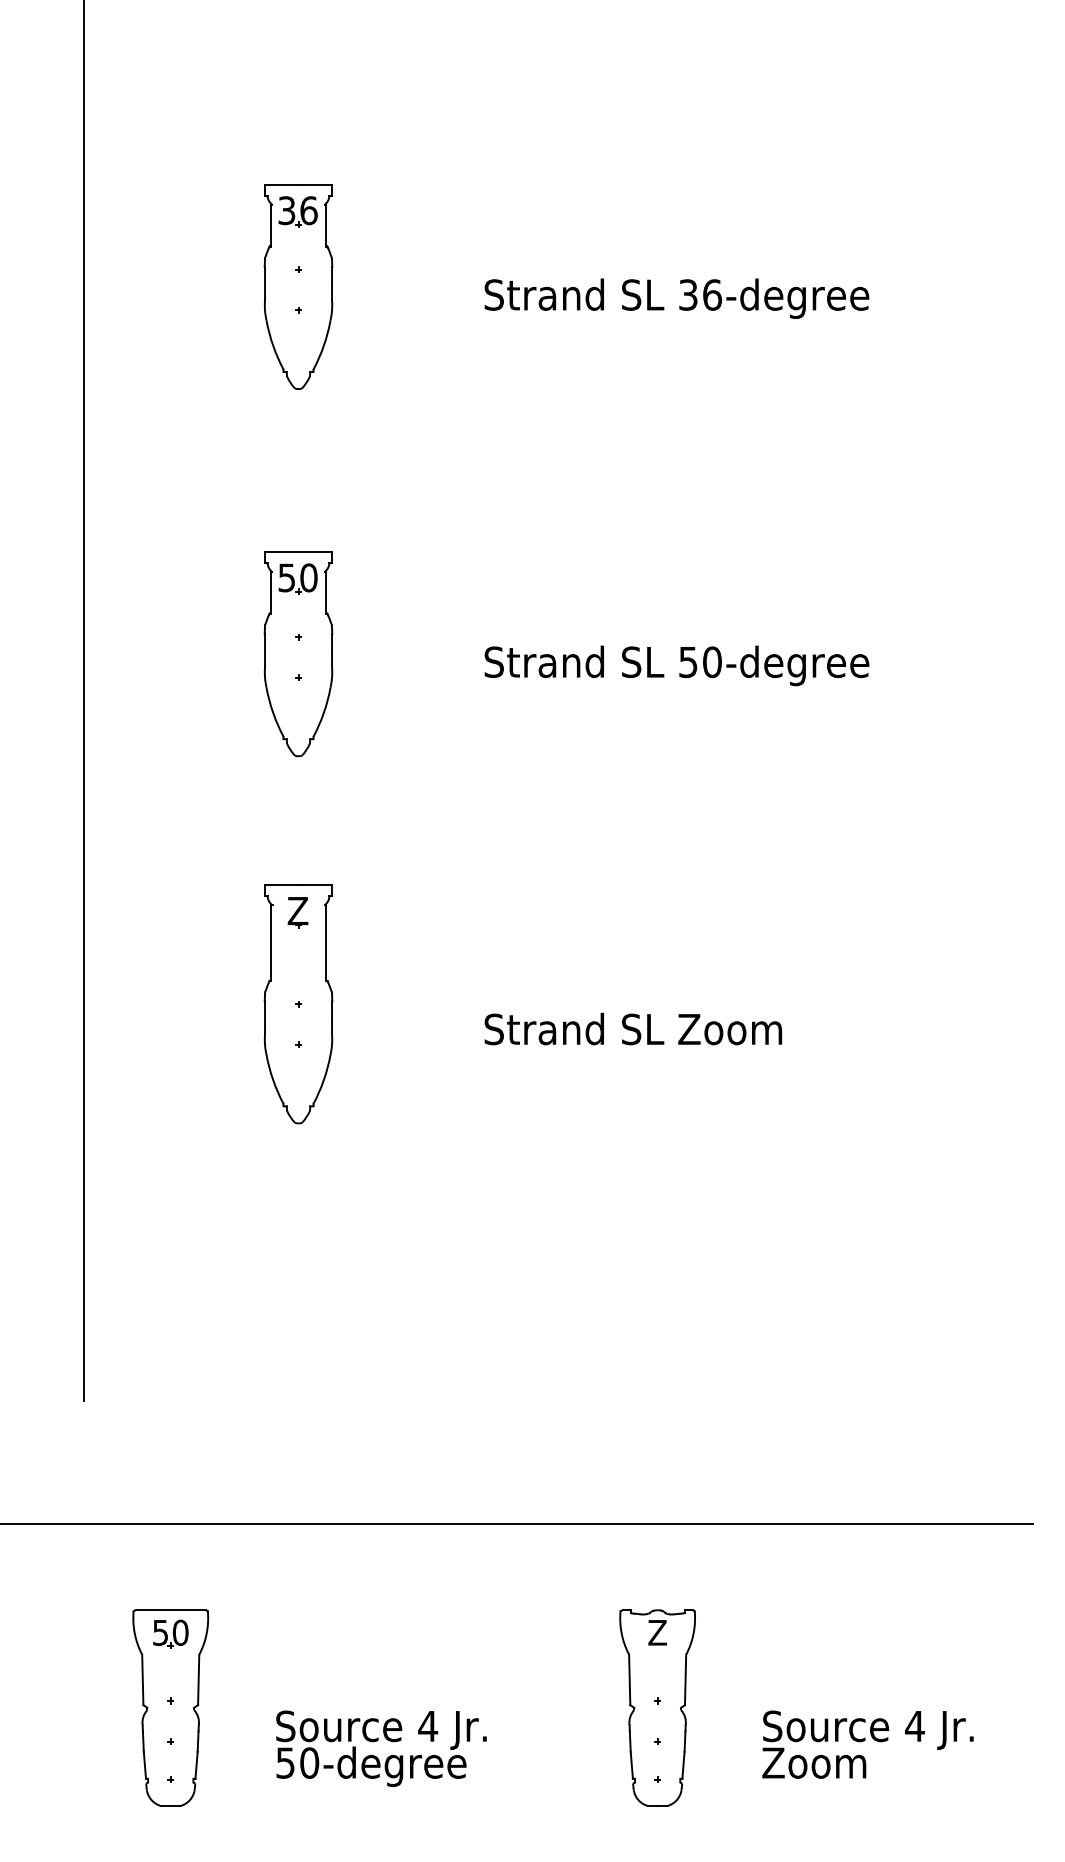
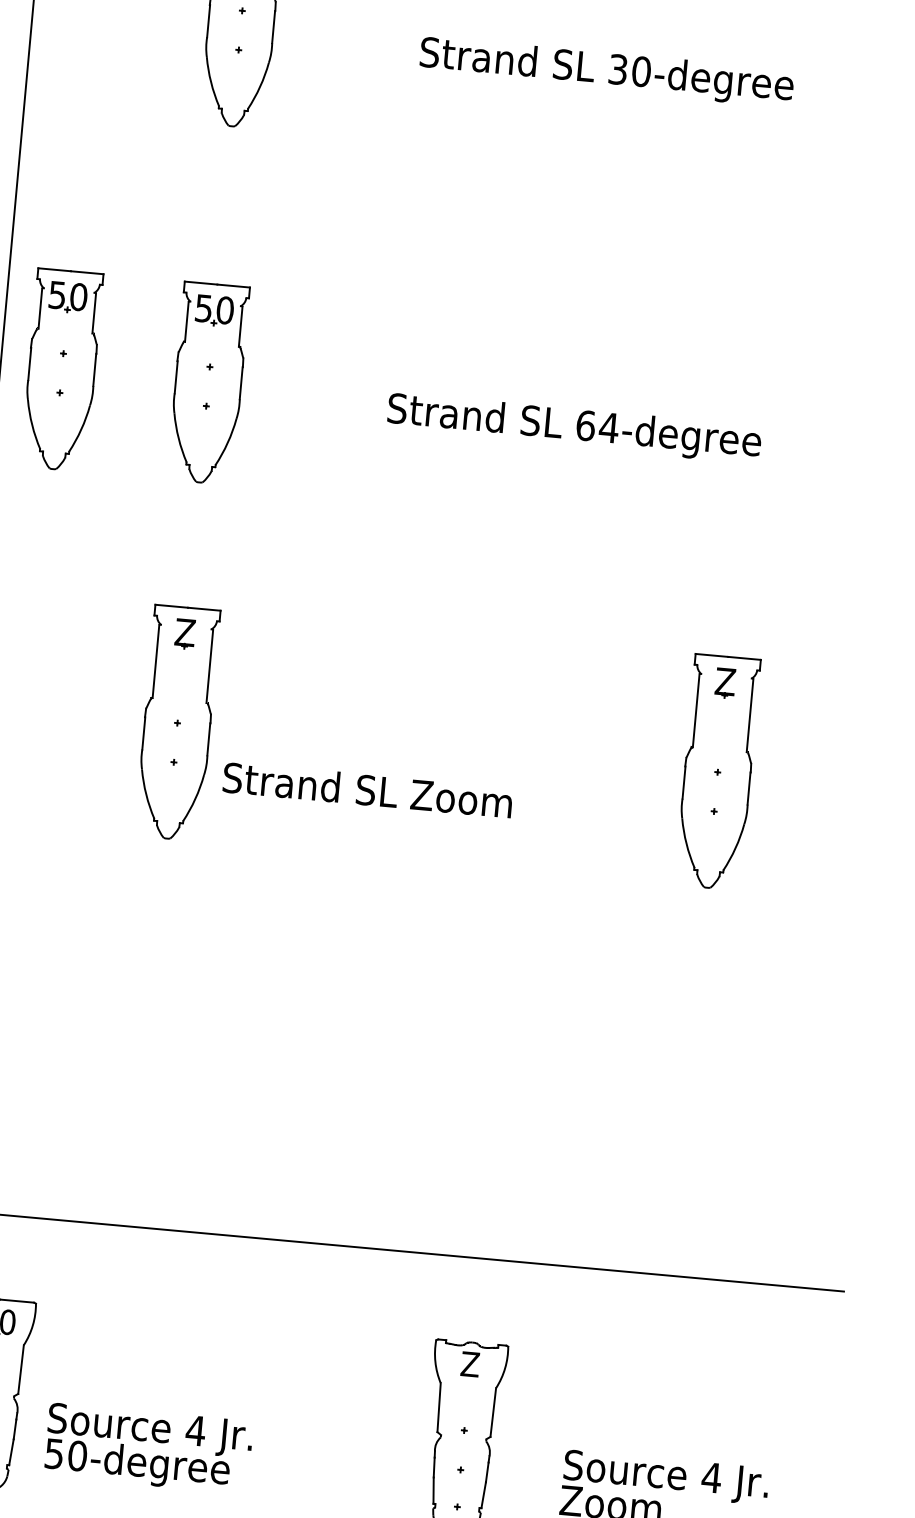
text: (712, 294) -> (641, 71), 36-degree -> 30-degree
part: (147, 654) -> (61, 370), added
text: (700, 662) -> (597, 427), 50-degree -> 64-degree
part: (855, 1004) -> (717, 772), added
text: (633, 1028) -> (368, 789), moved
text: (381, 1748) -> (148, 1448), moved

